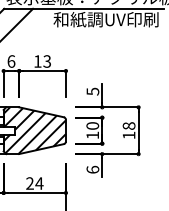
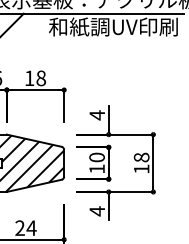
text: (47, 61) -> (41, 78), 13 -> 18
text: (92, 91) -> (96, 115), 5 -> 4
text: (92, 169) -> (96, 210), 6 -> 4

